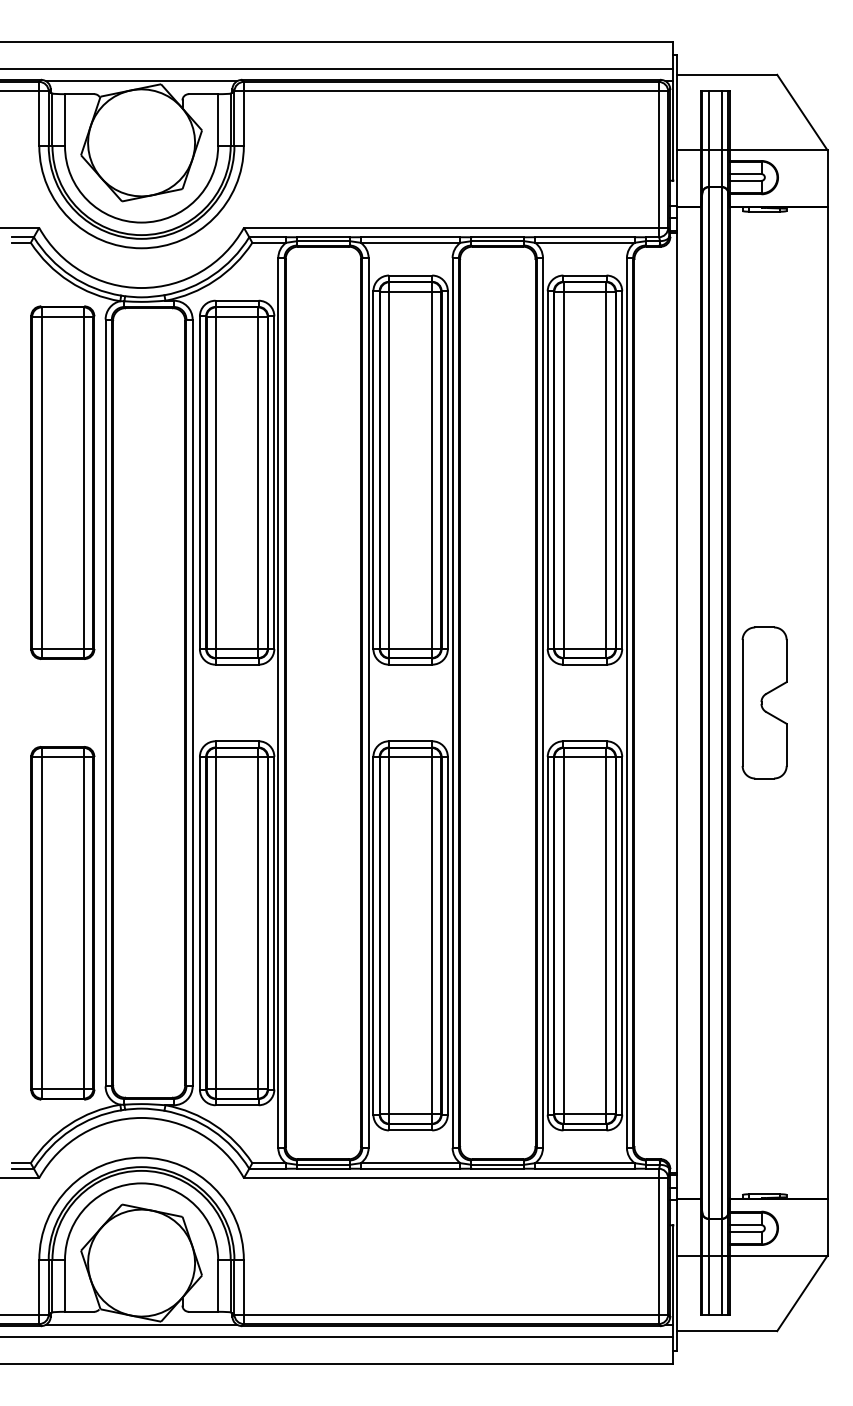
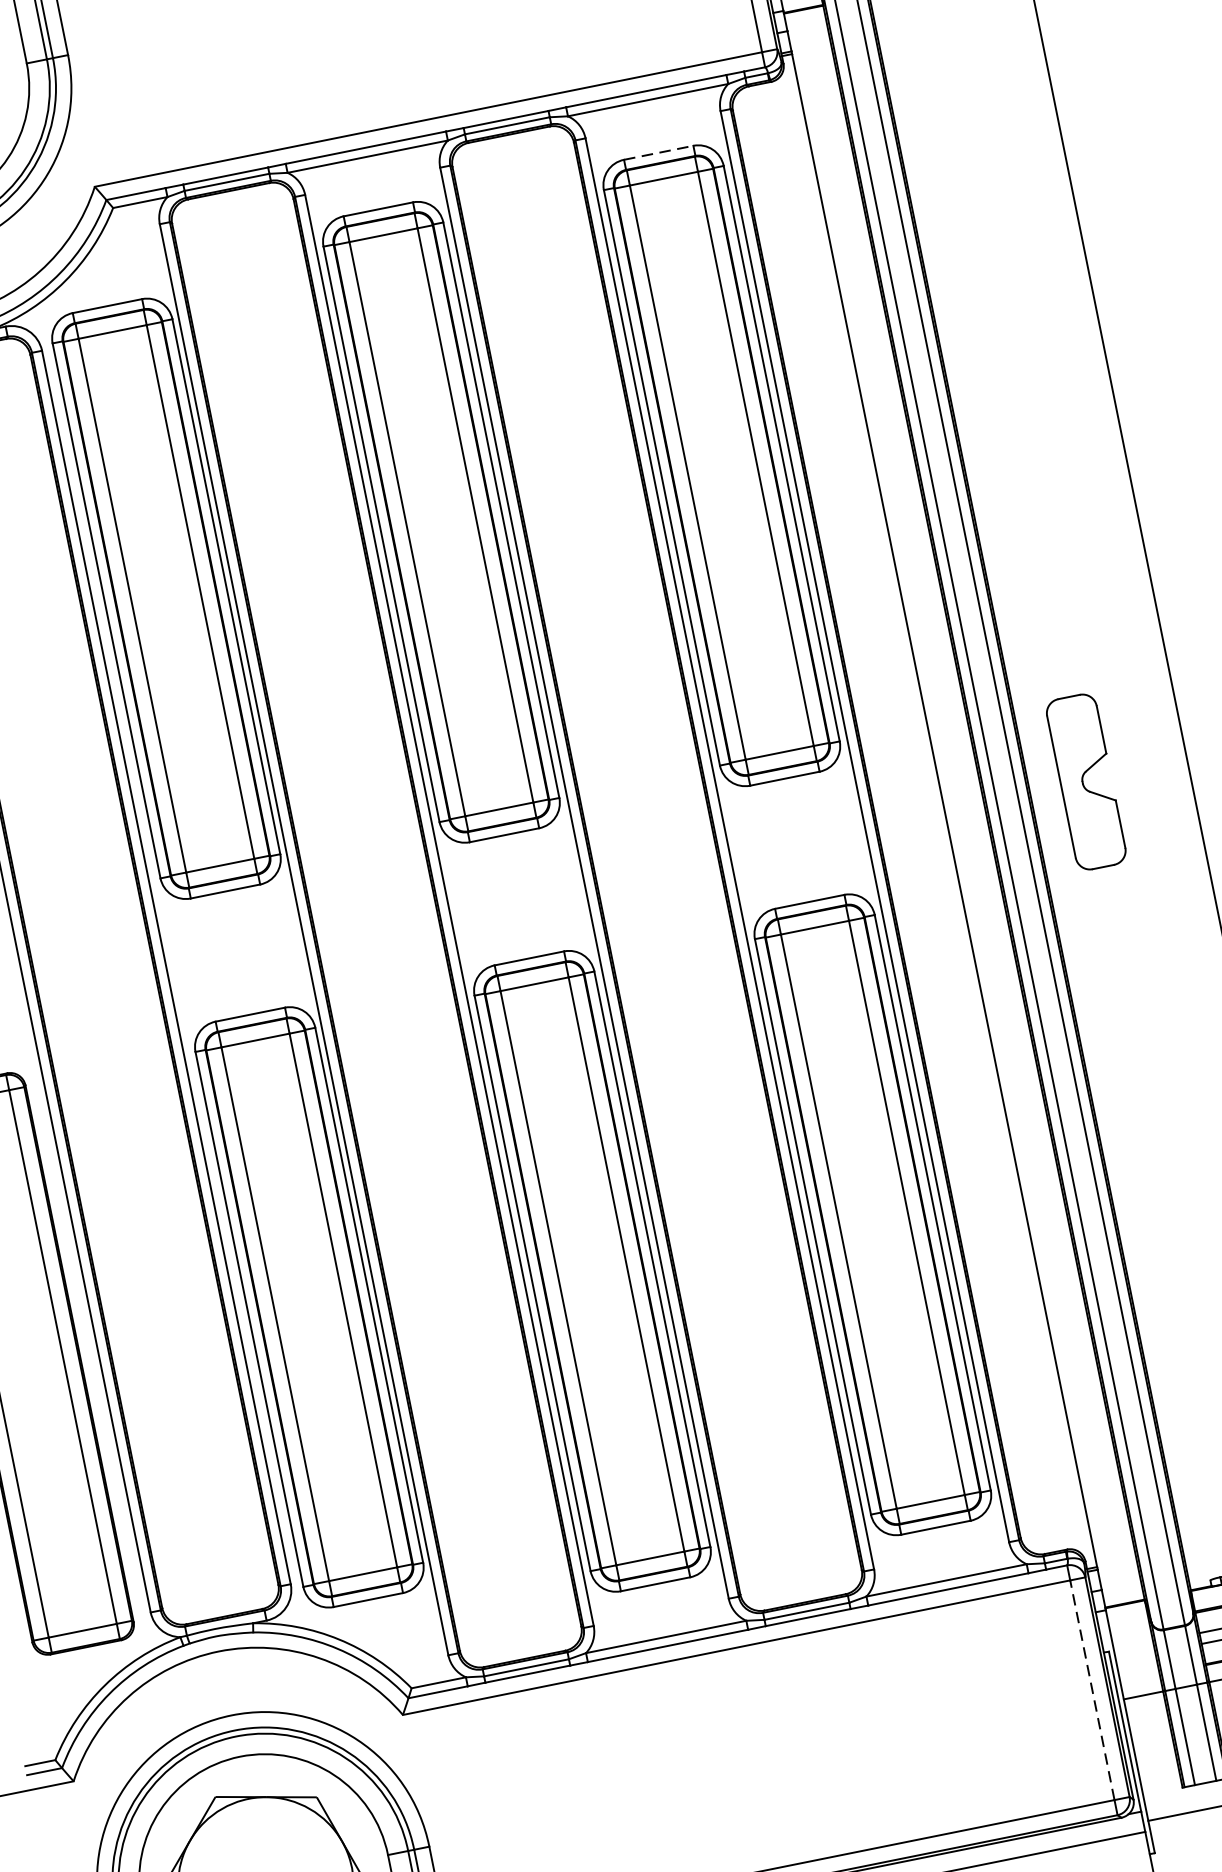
line: (584, 275) -> (657, 152), solid -> dashed
part: (764, 702) -> (1085, 781), size x0.7
line: (658, 1245) -> (1091, 1688), solid -> dashed

